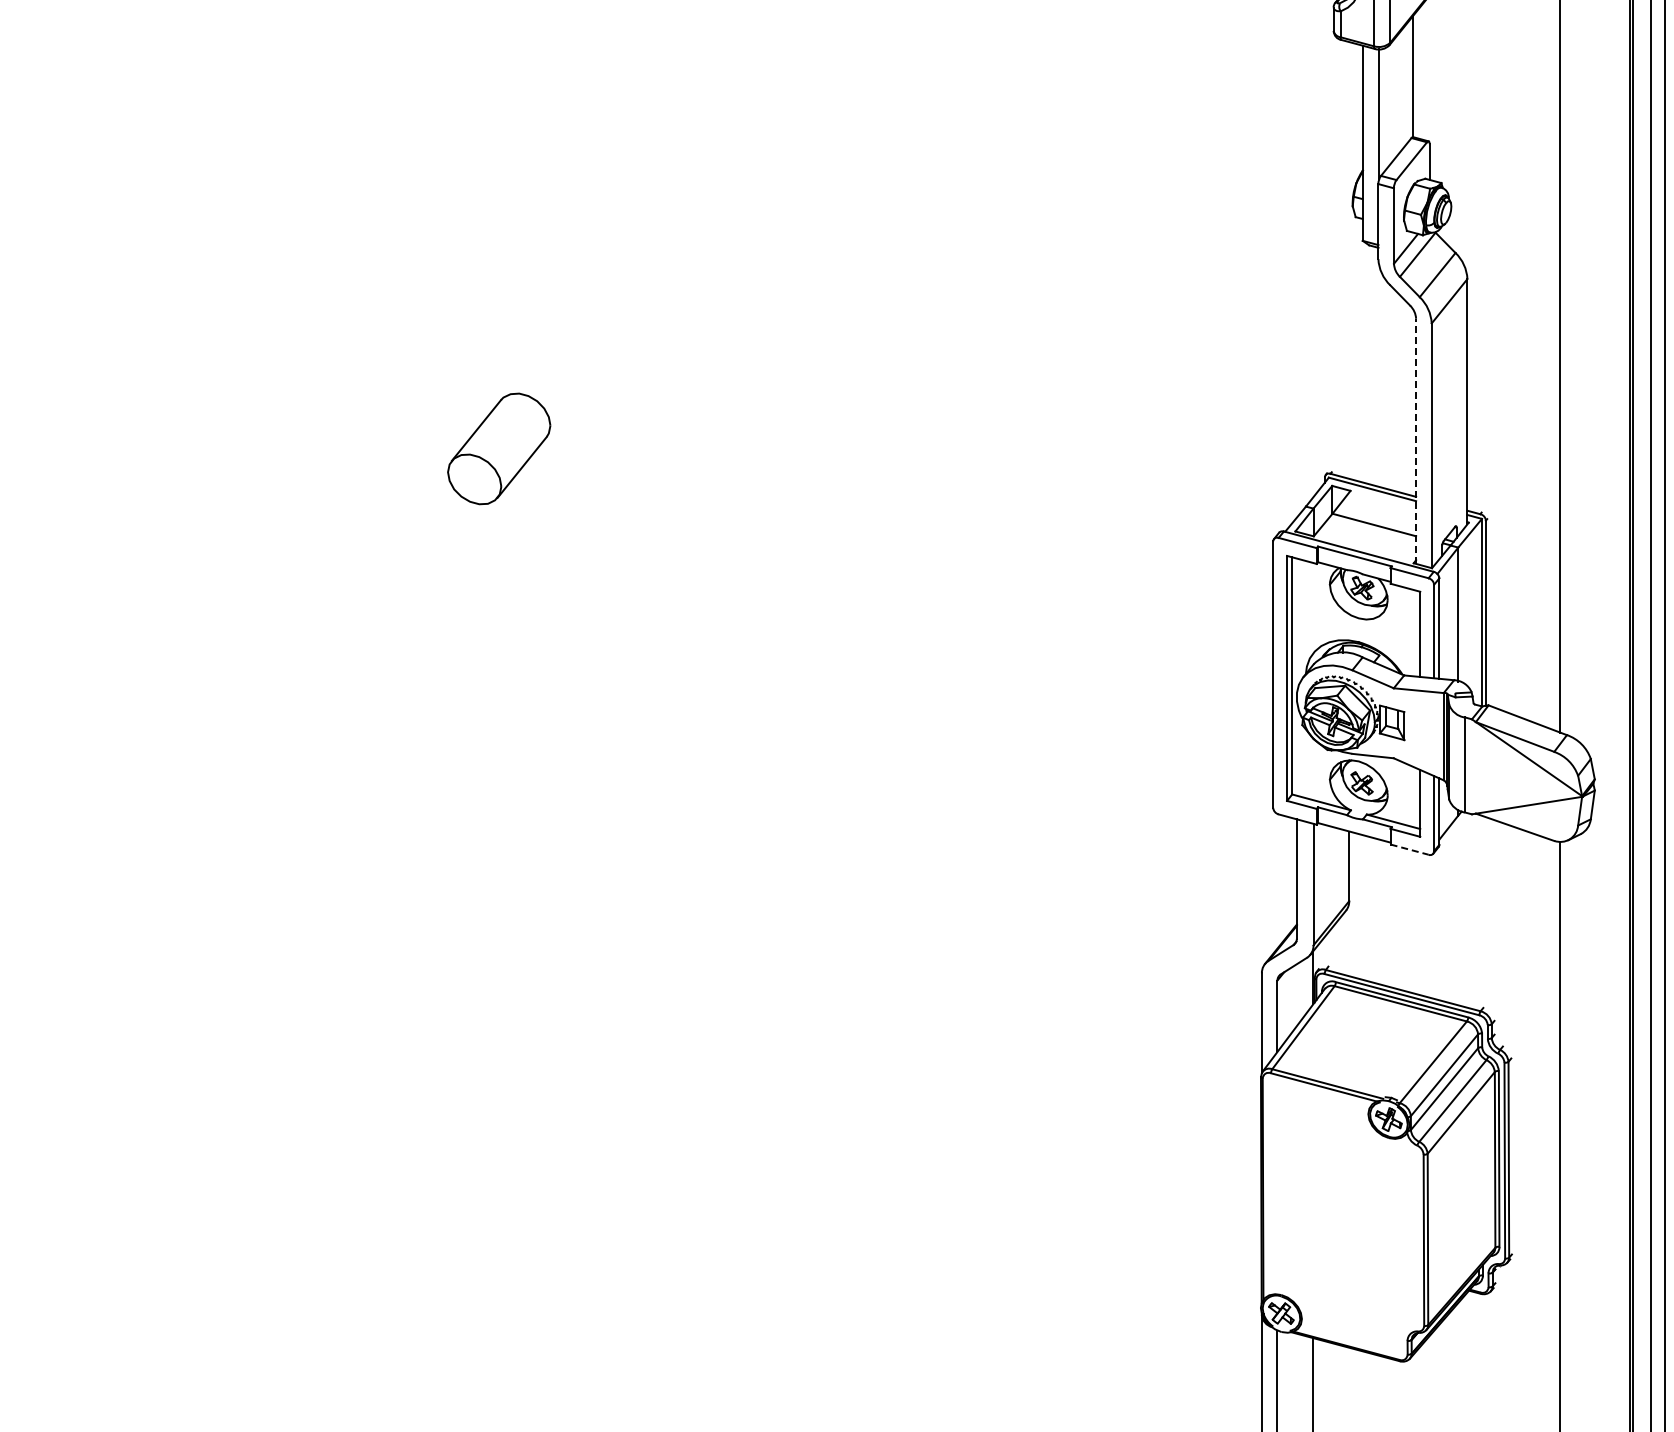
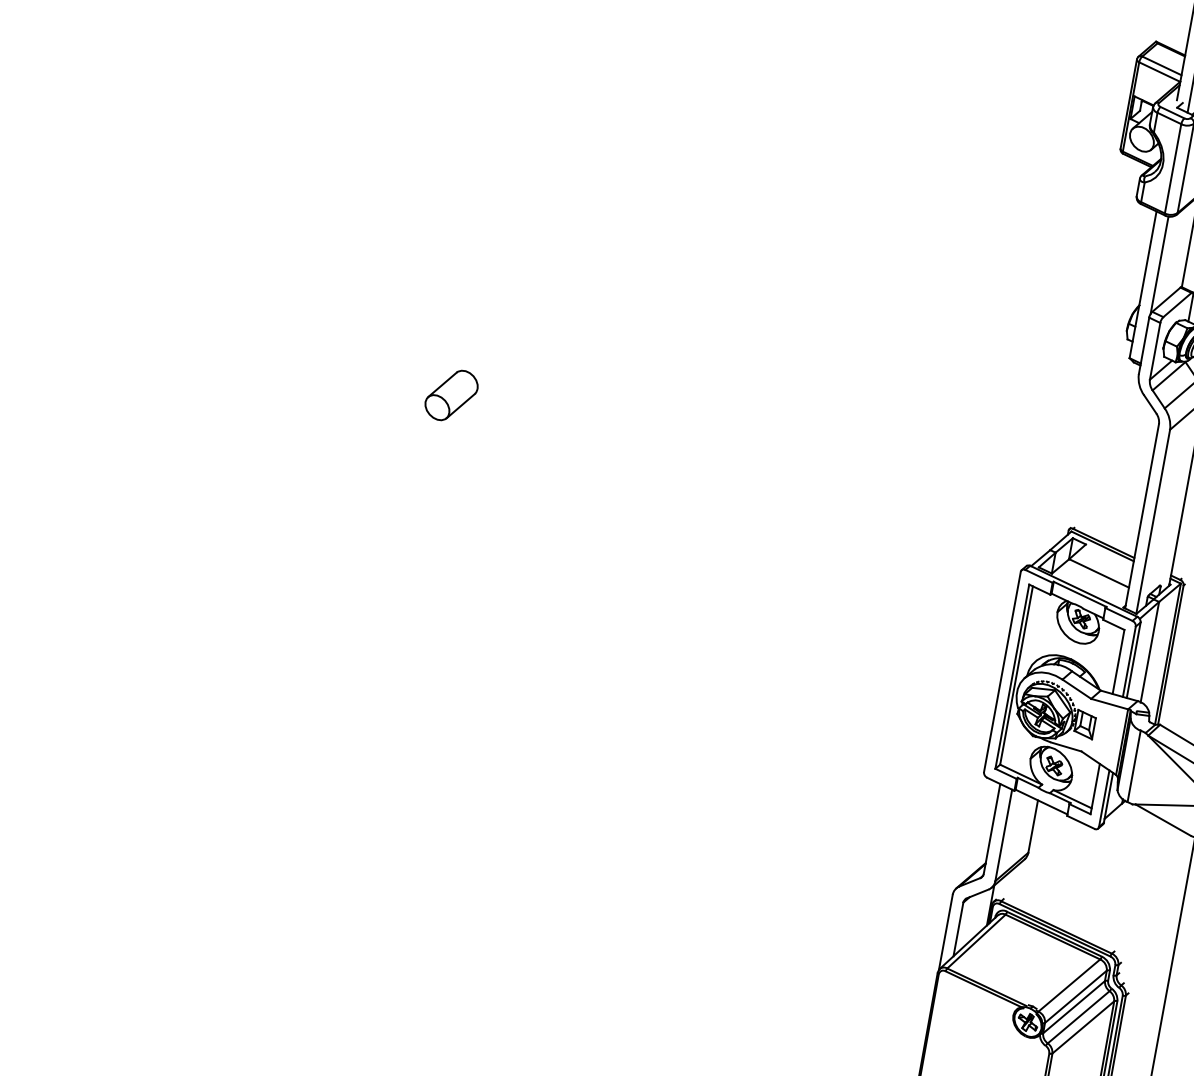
line: (1416, 441) -> (1142, 516), dashed -> solid
part: (498, 448) -> (451, 395), size x0.62
line: (1409, 849) -> (1080, 822), dashed -> solid

